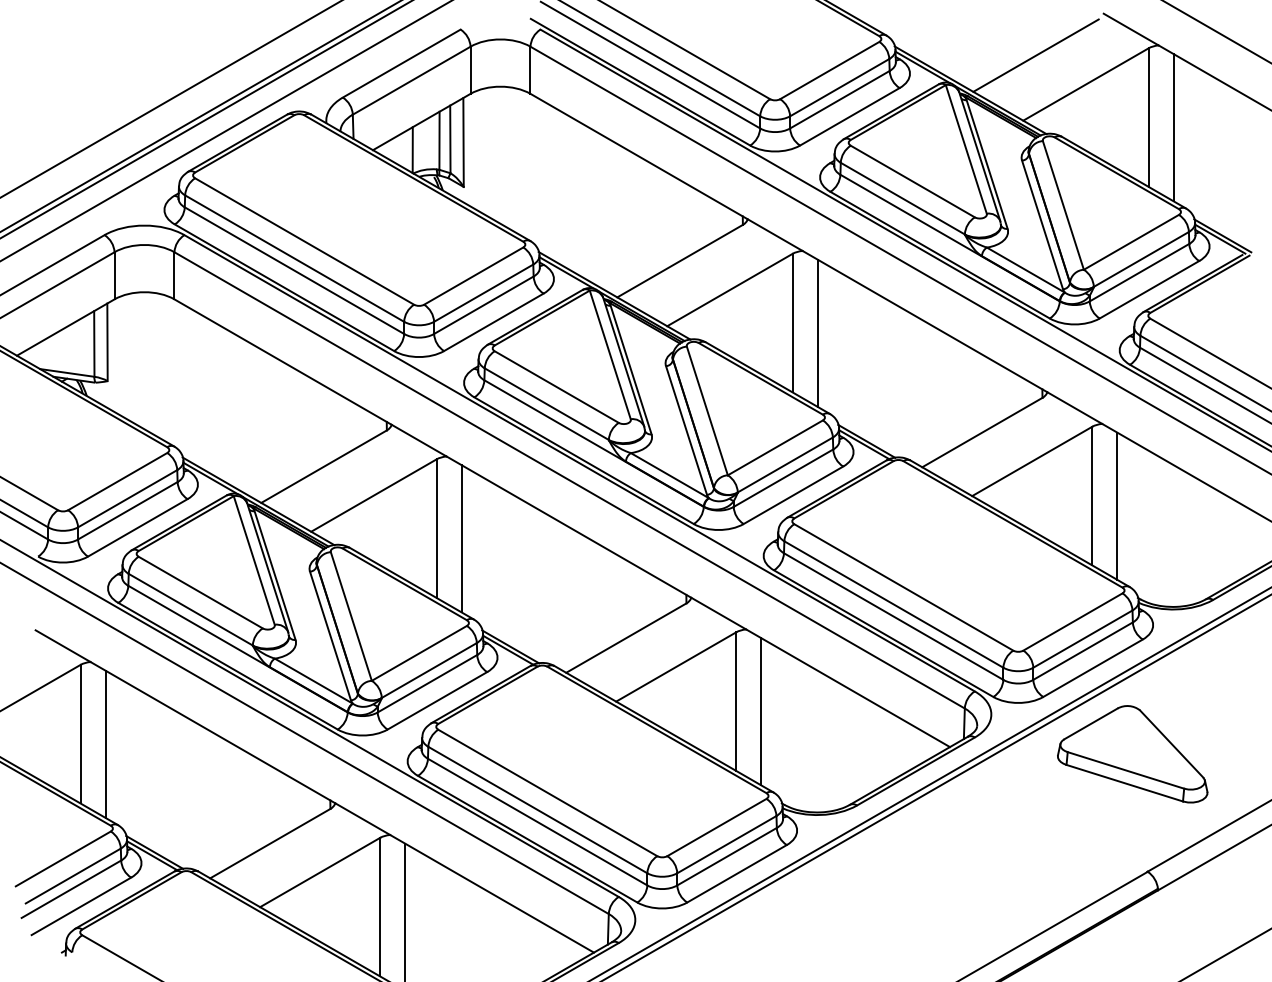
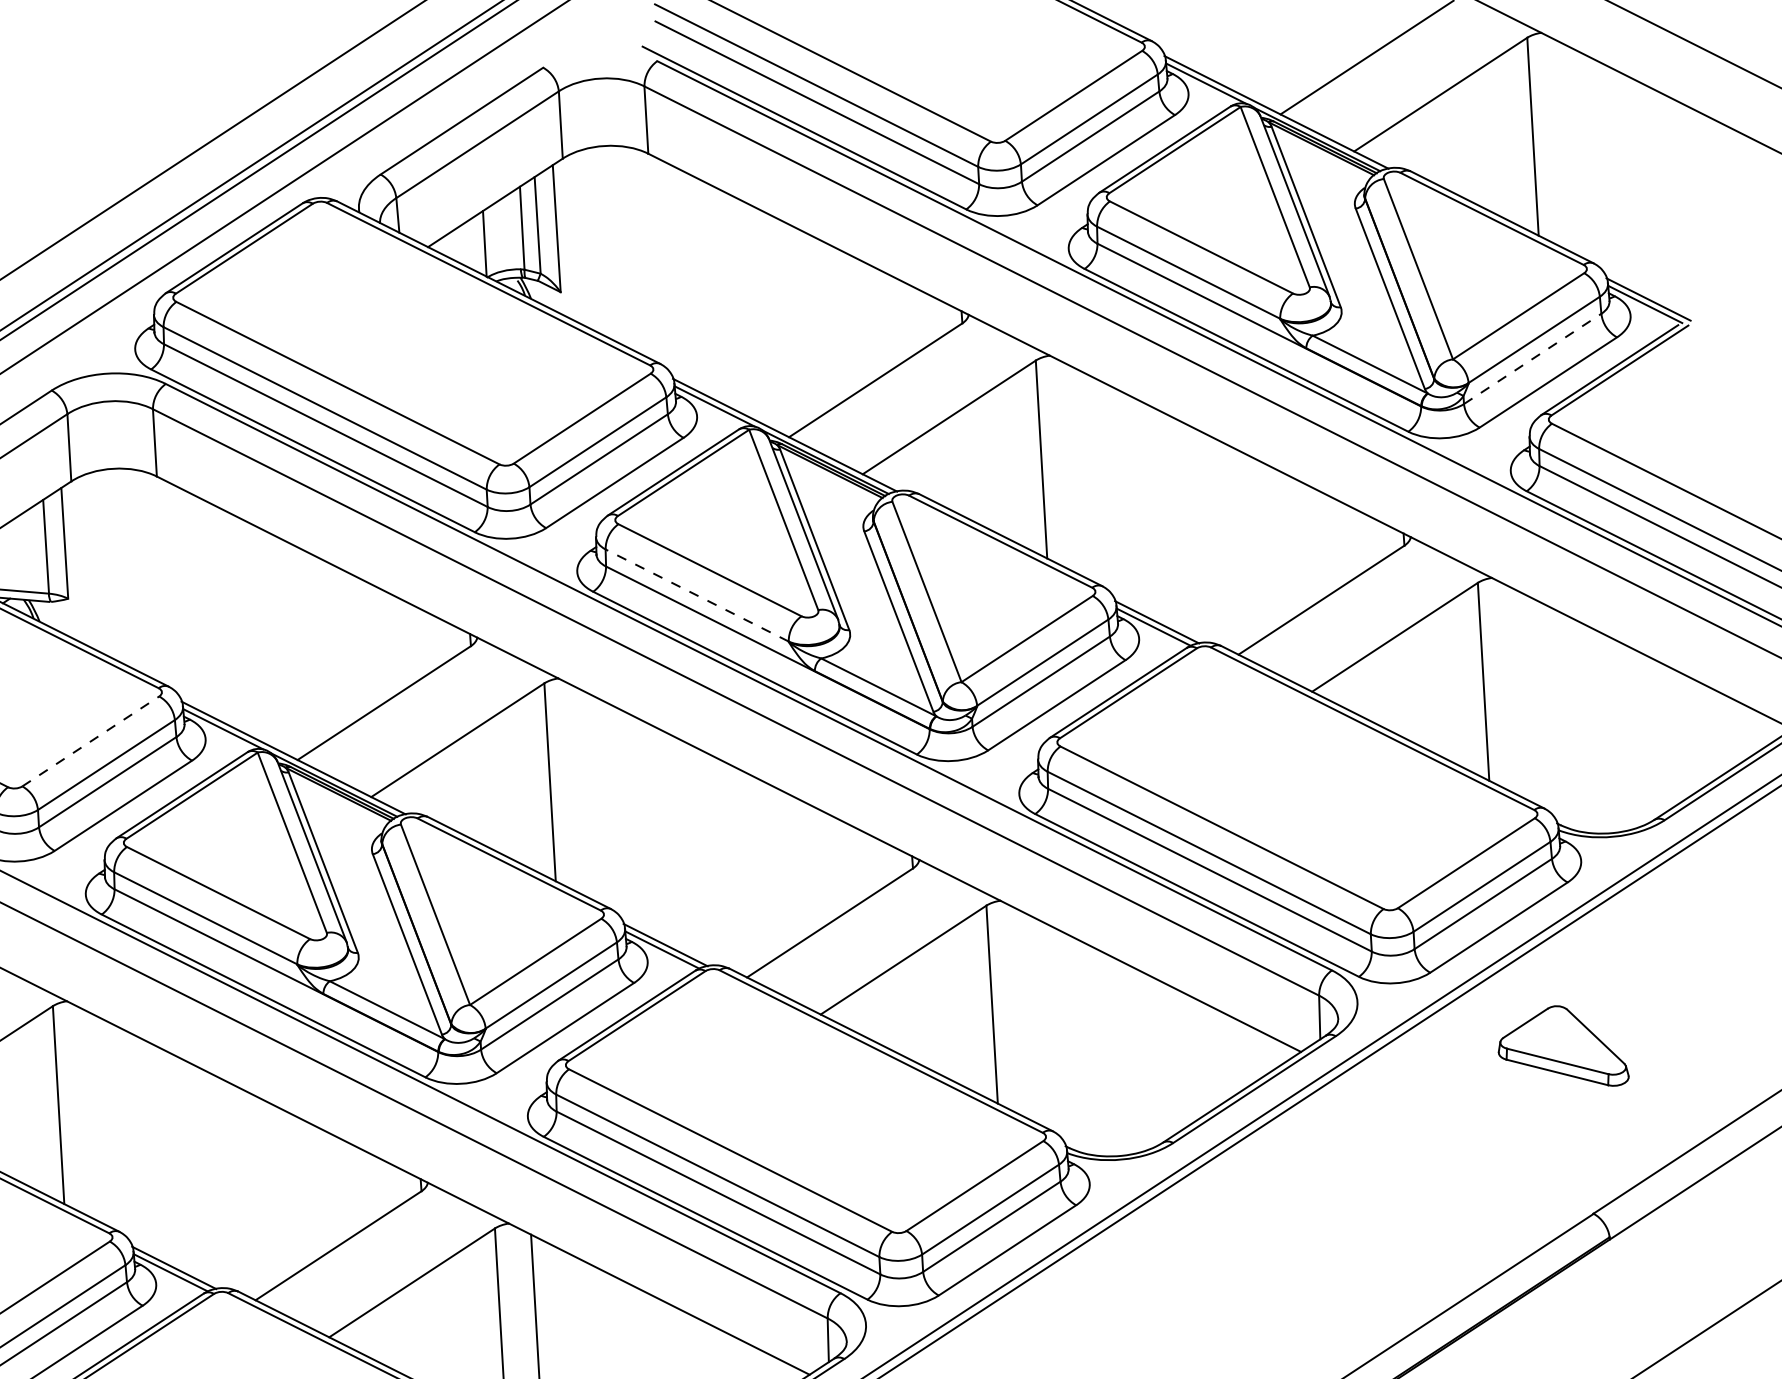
line: (1173, 127) -> (1569, 148), removed
line: (1139, 272) -> (1532, 358), solid -> dashed
line: (817, 332) -> (1077, 470), removed
line: (546, 404) -> (696, 595), solid -> dashed
line: (118, 481) -> (91, 741), solid -> dashed
line: (1117, 505) -> (1520, 693), removed
line: (461, 538) -> (586, 794), removed
line: (761, 711) -> (1029, 1016), removed
line: (105, 743) -> (94, 1116), removed
part: (1132, 754) -> (1562, 1047), size x0.6

